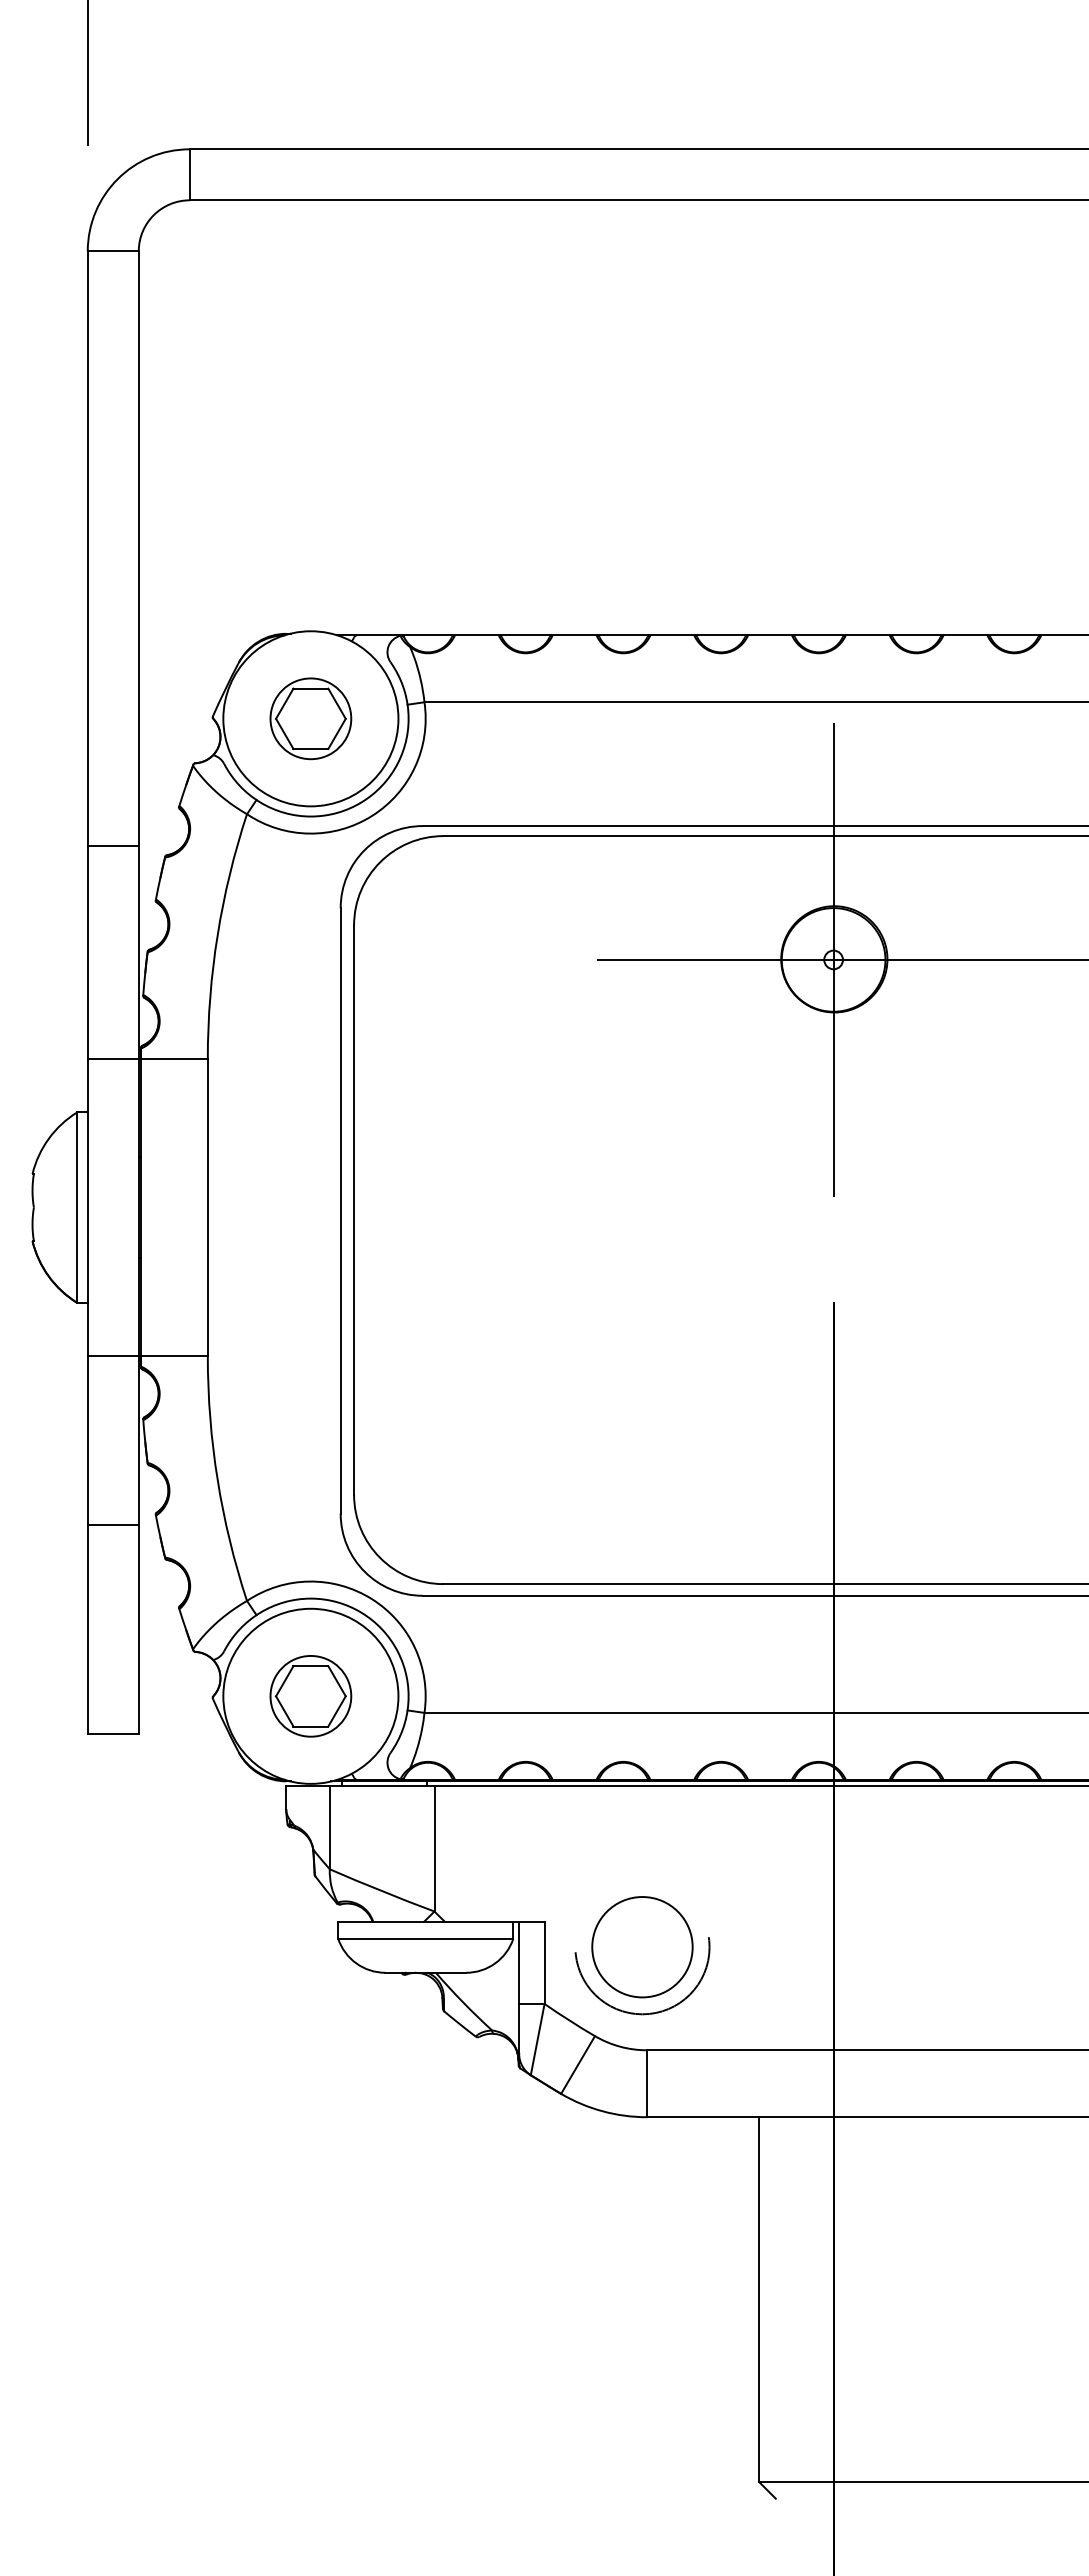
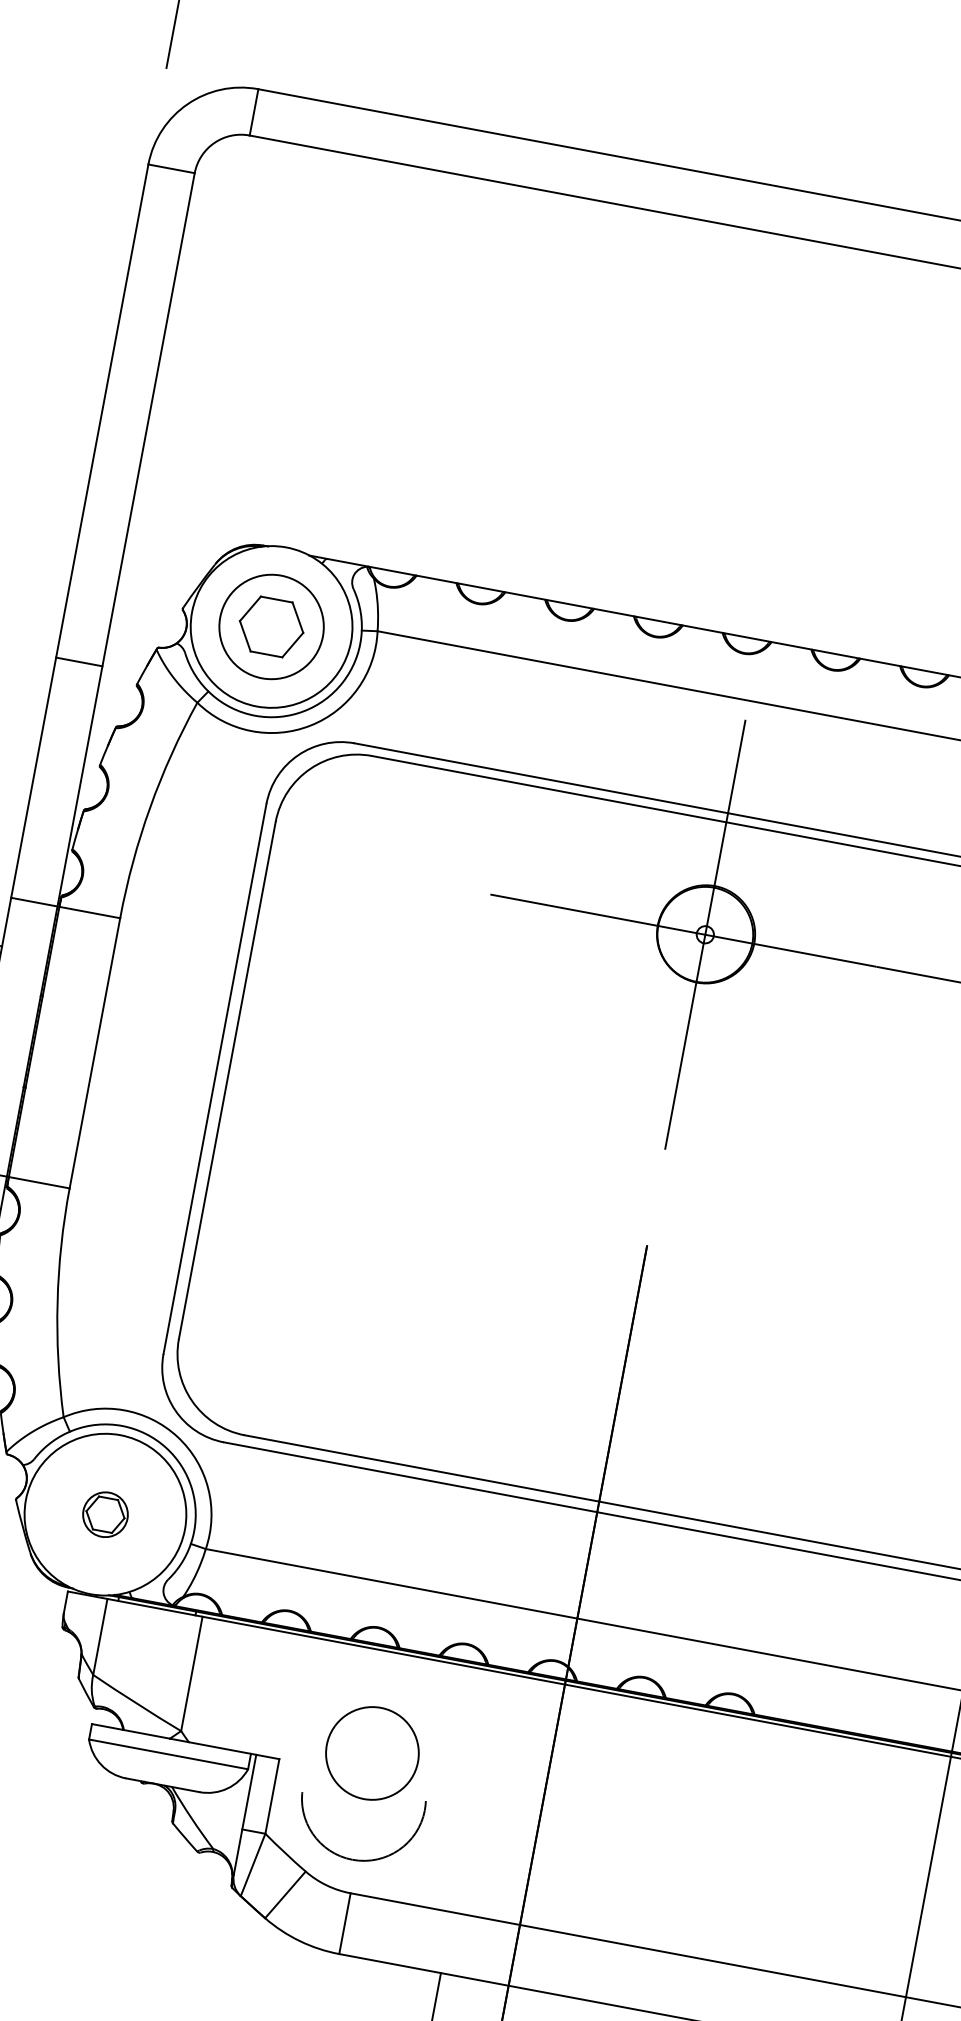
circle: (310, 718) -> (271, 626), size x1.4
line: (112, 846) -> (78, 661), moved
part: (310, 1696) -> (105, 1514), size x0.6
circle: (642, 1947) -> (372, 1753), moved

